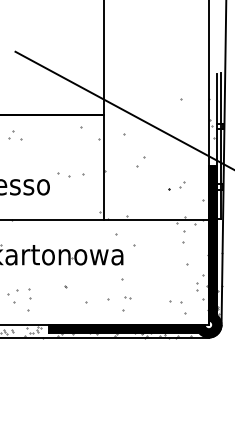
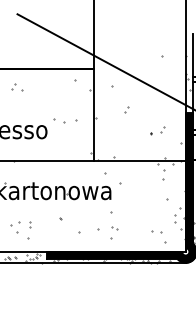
part: (141, 162) -> (127, 110), size x0.62
part: (30, 294) -> (30, 225), size x0.62

